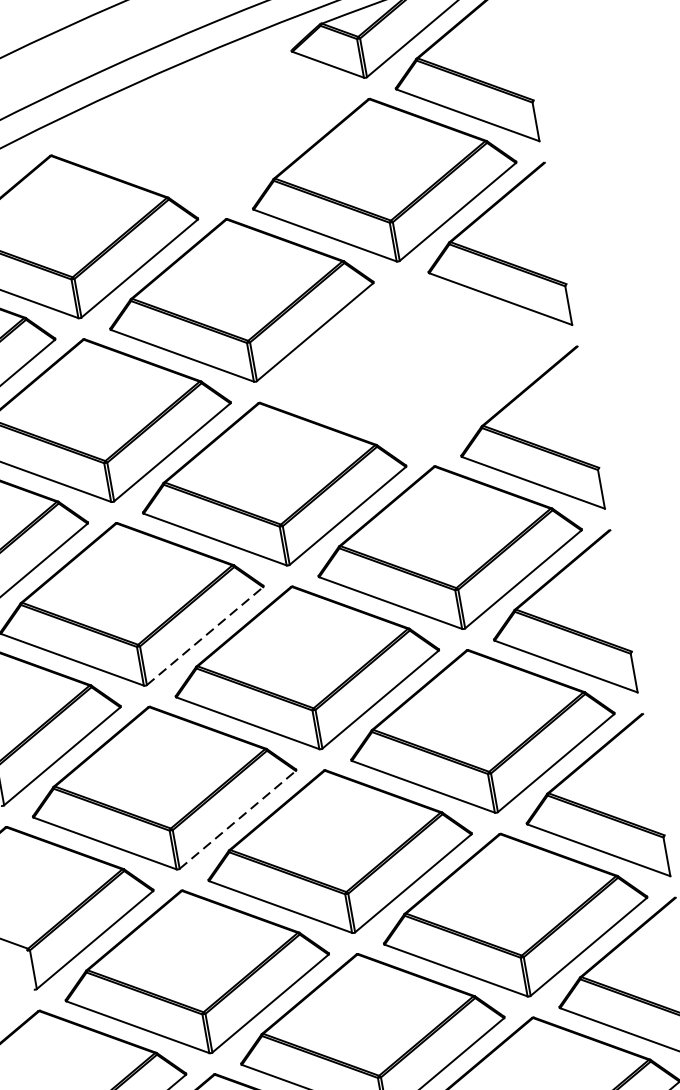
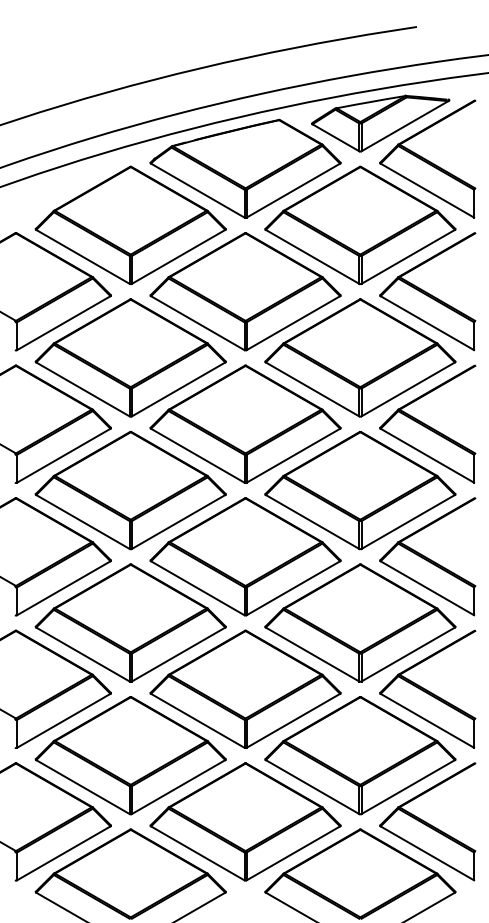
part: (210, 129) -> (245, 168), added
part: (416, 363) -> (360, 357), added
line: (204, 636) -> (178, 522), dashed -> solid
line: (237, 819) -> (178, 654), dashed -> solid

